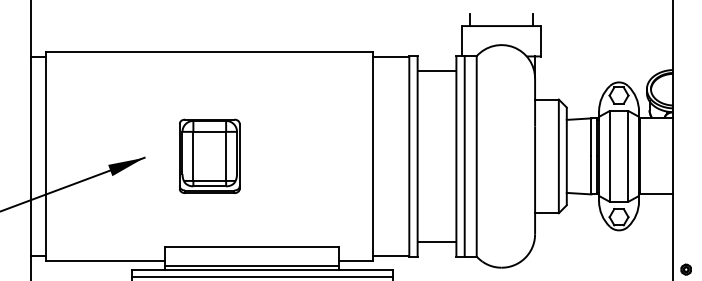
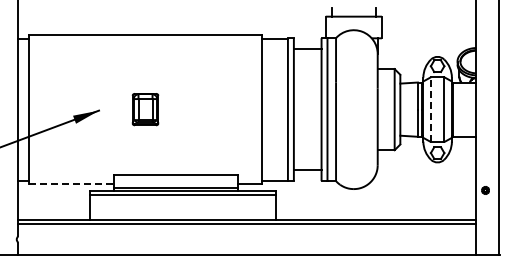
part: (209, 156) -> (145, 109), size x0.6
line: (610, 156) -> (431, 109), solid -> dashed
line: (106, 261) -> (71, 184), solid -> dashed

